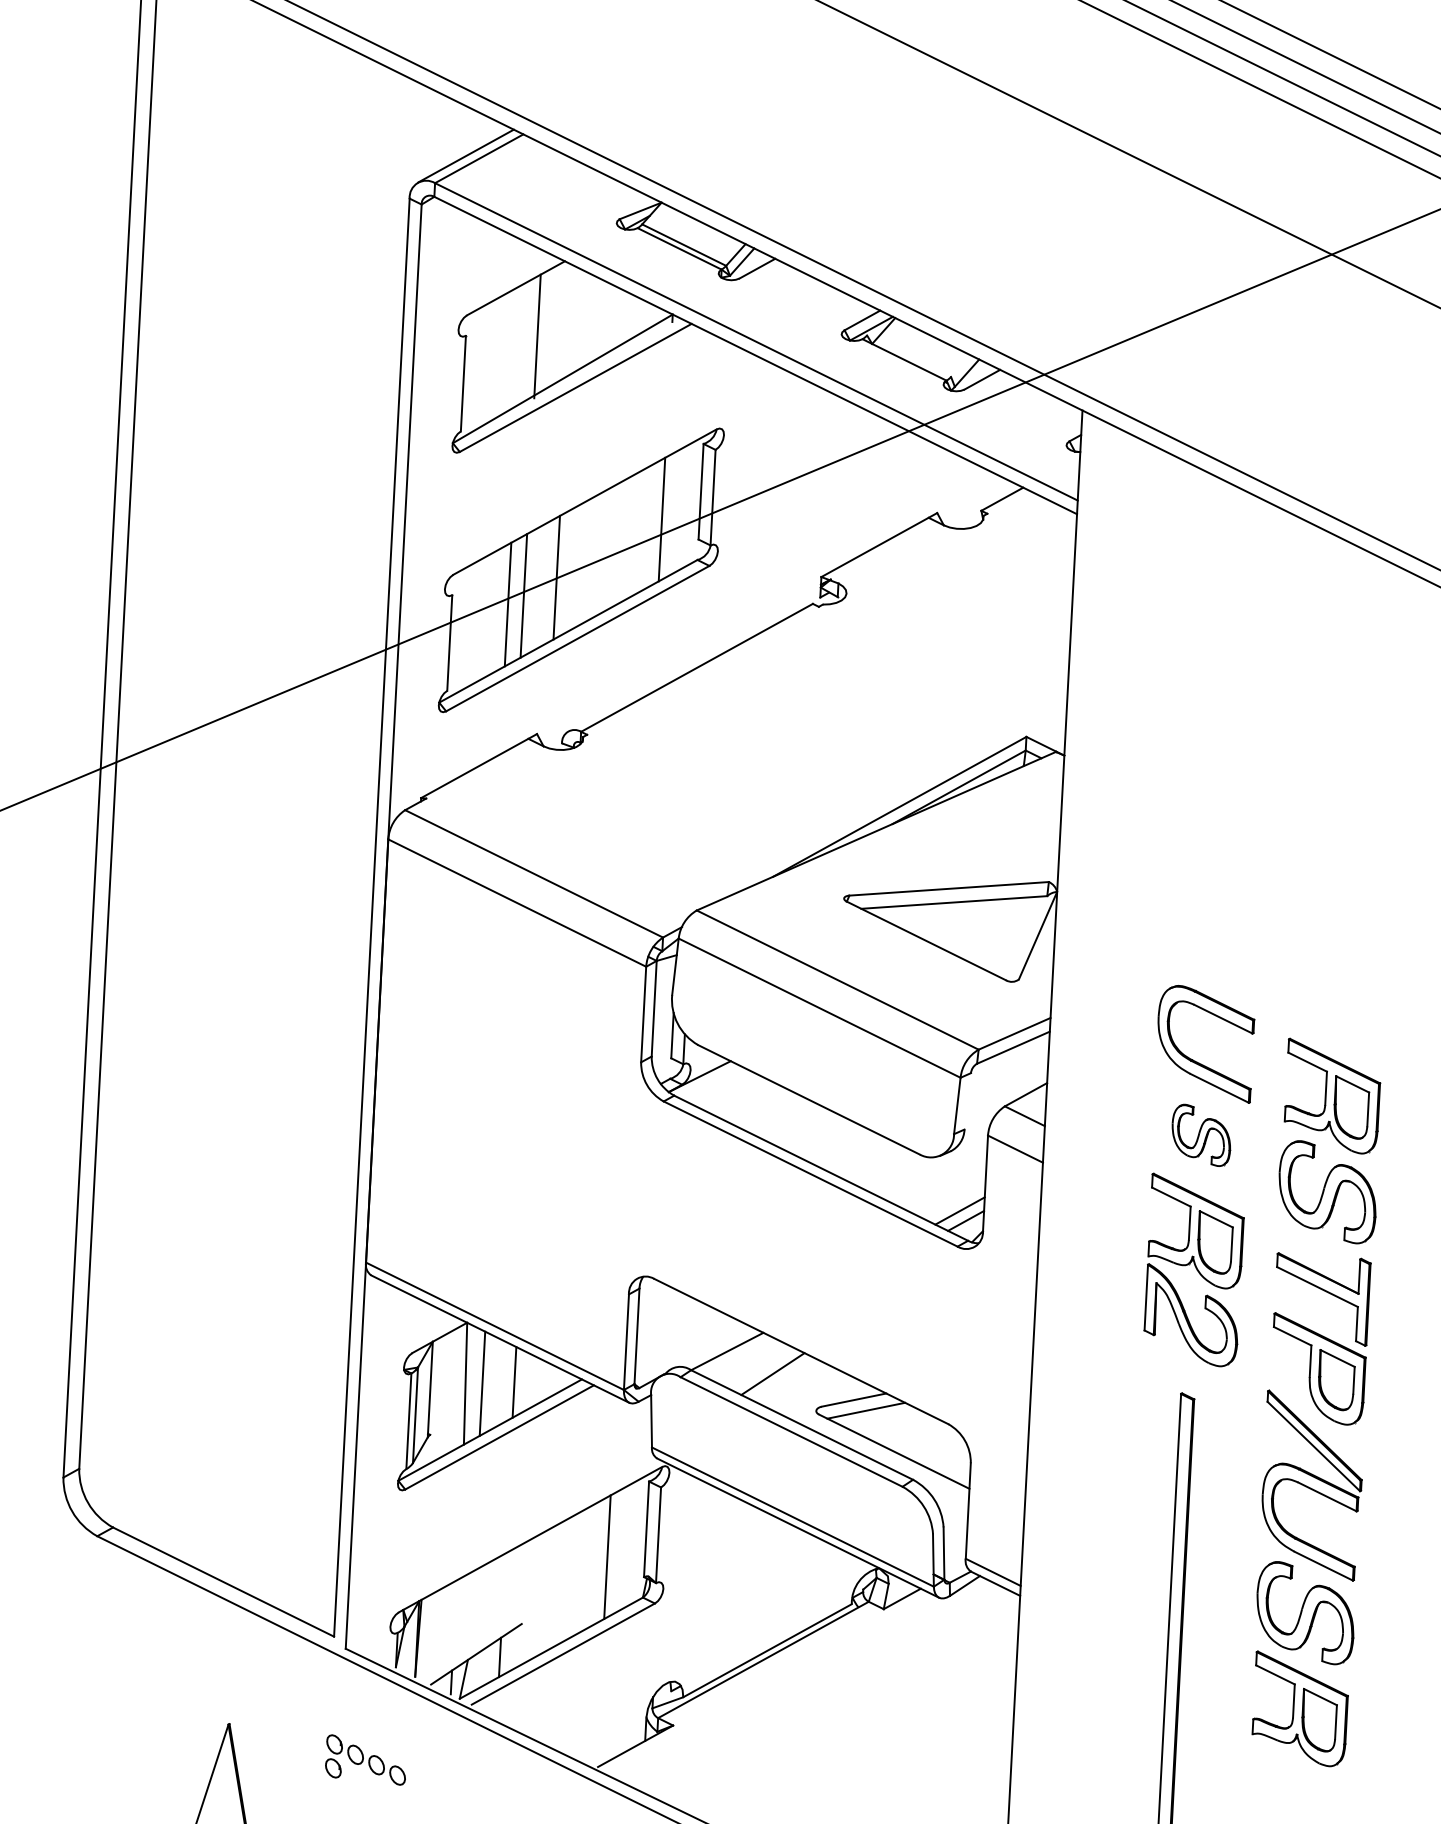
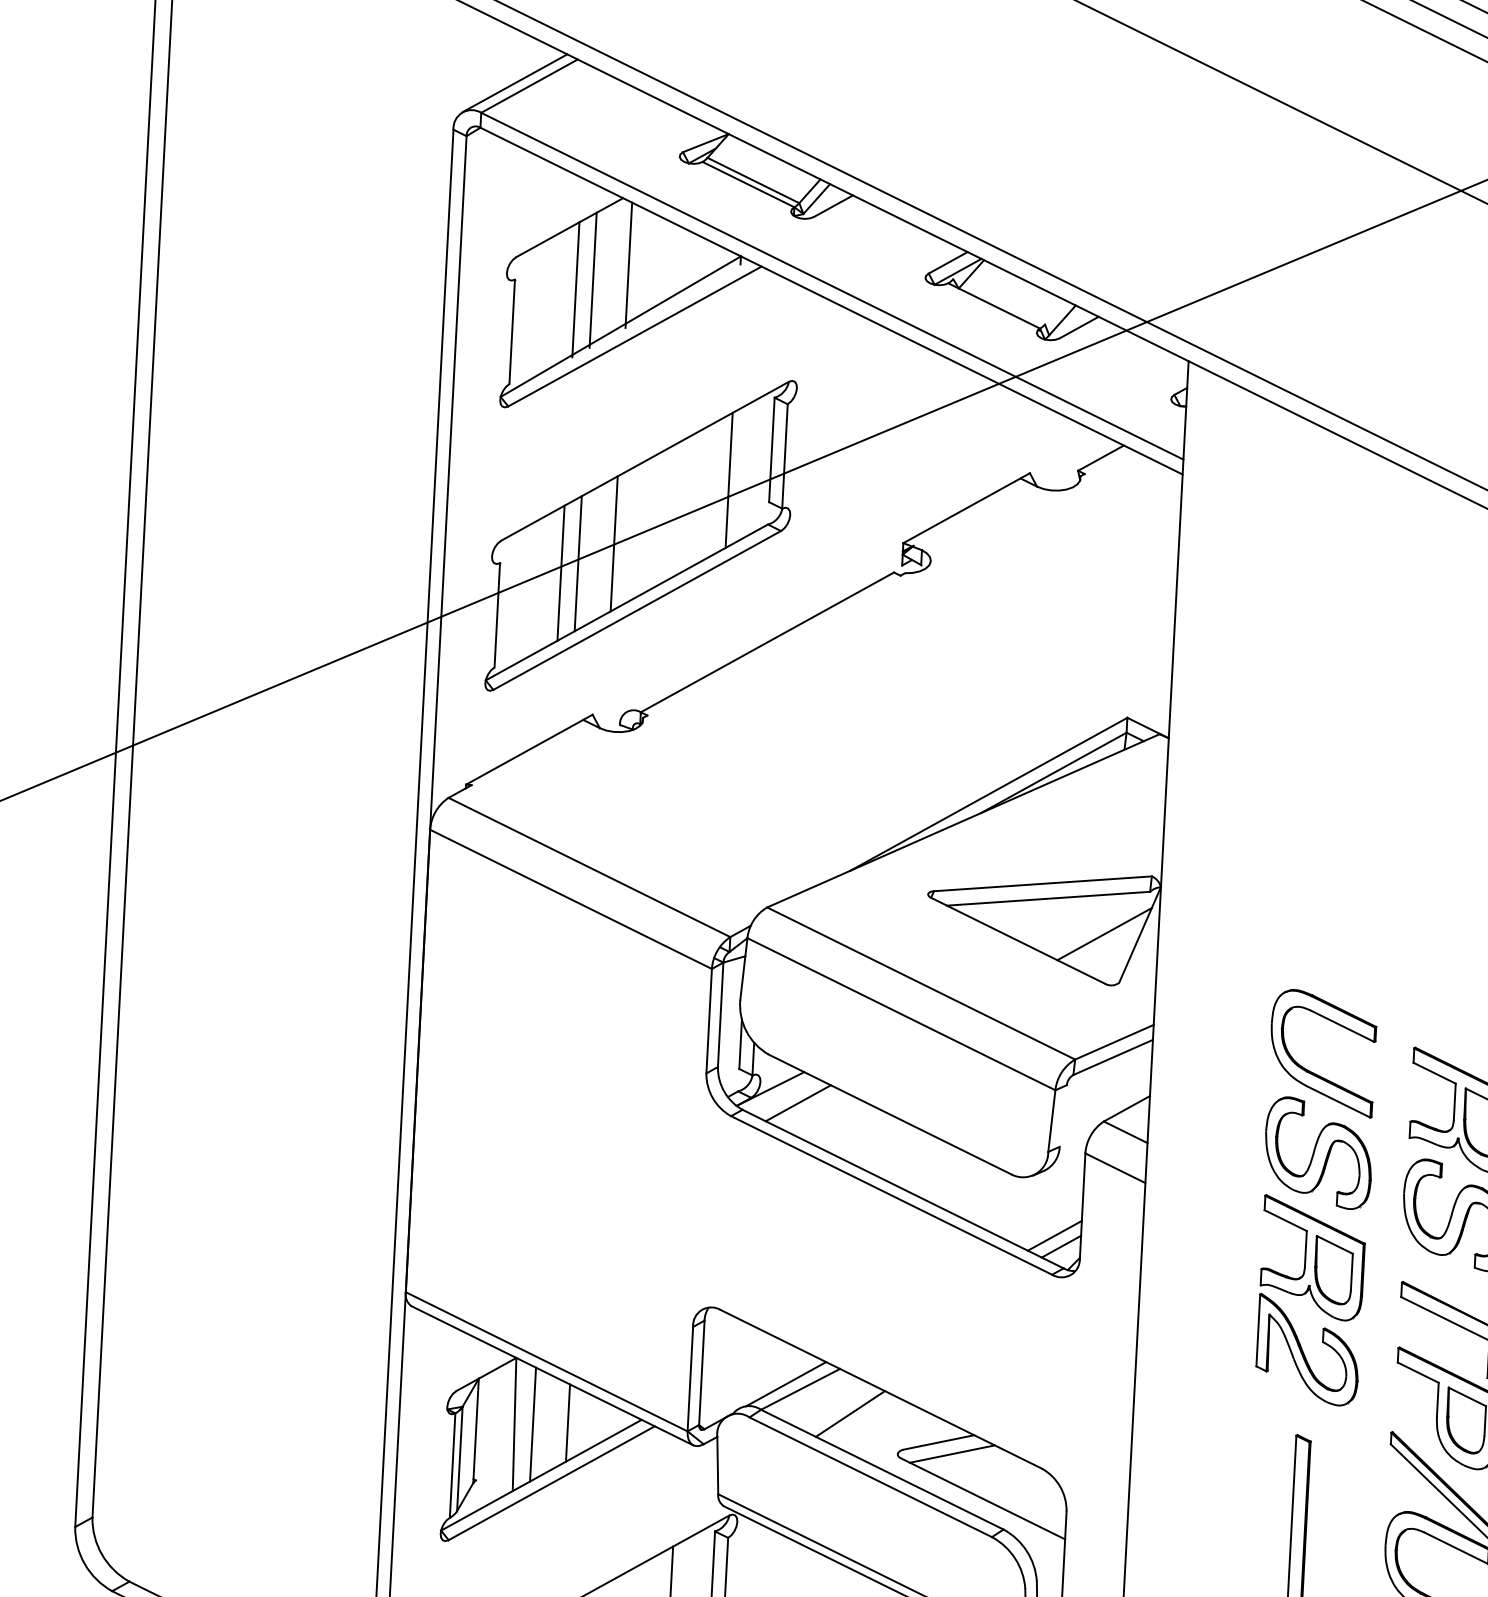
line: (570, 322) -> (629, 265), added
line: (521, 345) -> (575, 290), added
line: (1005, 934) -> (1104, 933), added
line: (725, 1089) -> (798, 1103), added
part: (1201, 1135) -> (1318, 1153), size x1.67
line: (713, 1346) -> (785, 1383), added

